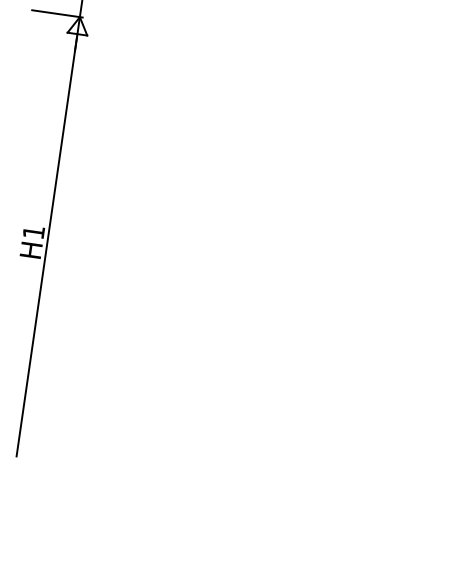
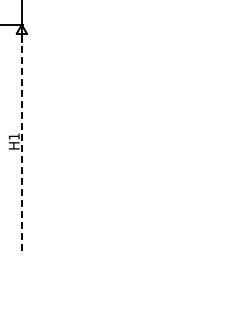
line: (46, 245) -> (21, 142), solid -> dashed

